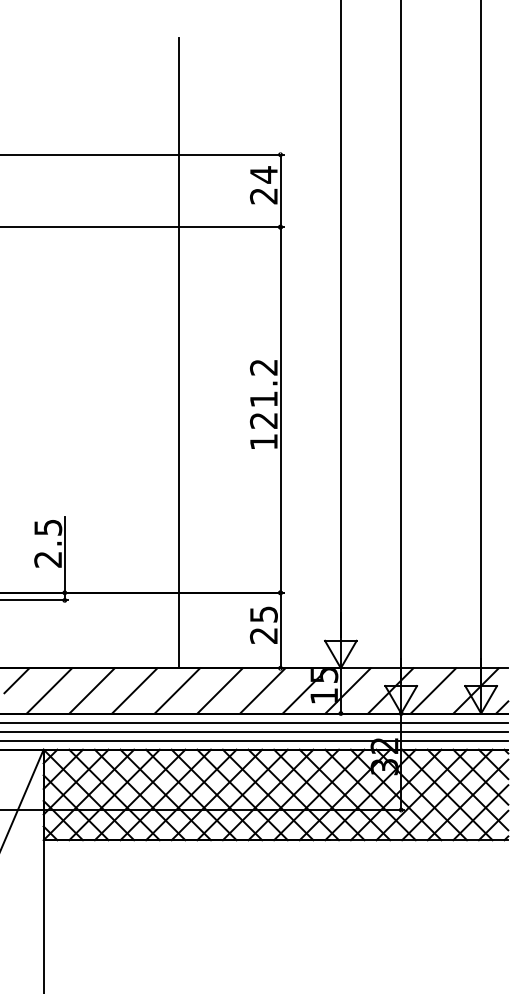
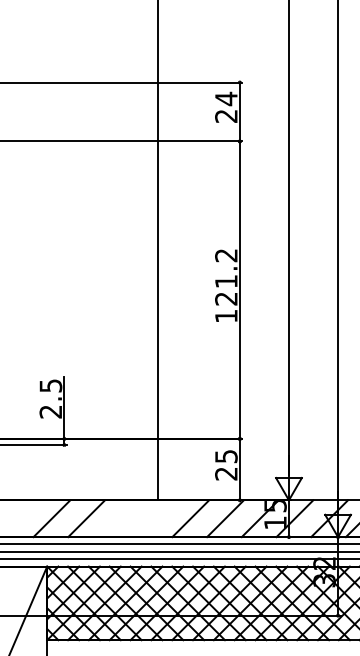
line: (16, 680) -> (25, 510), removed
line: (134, 690) -> (121, 518), removed
line: (177, 690) -> (156, 518), removed

